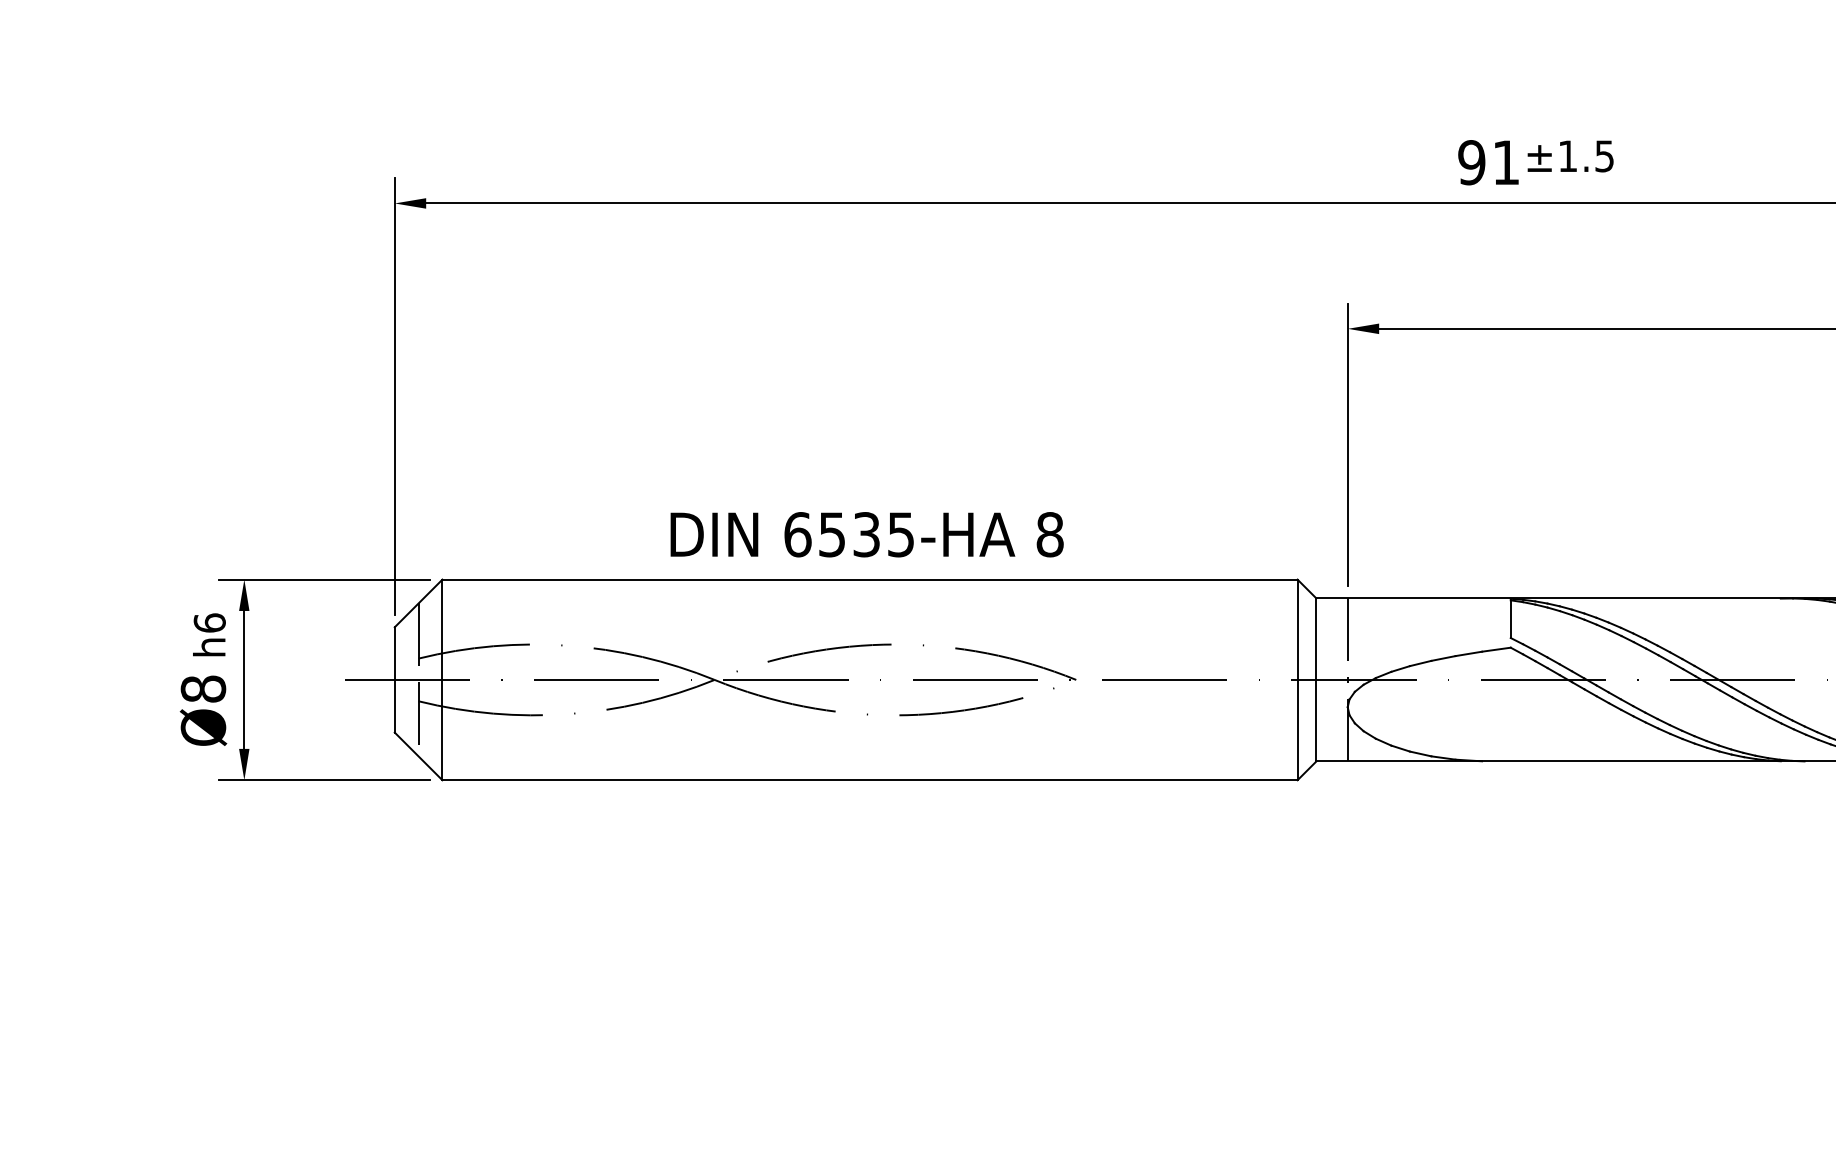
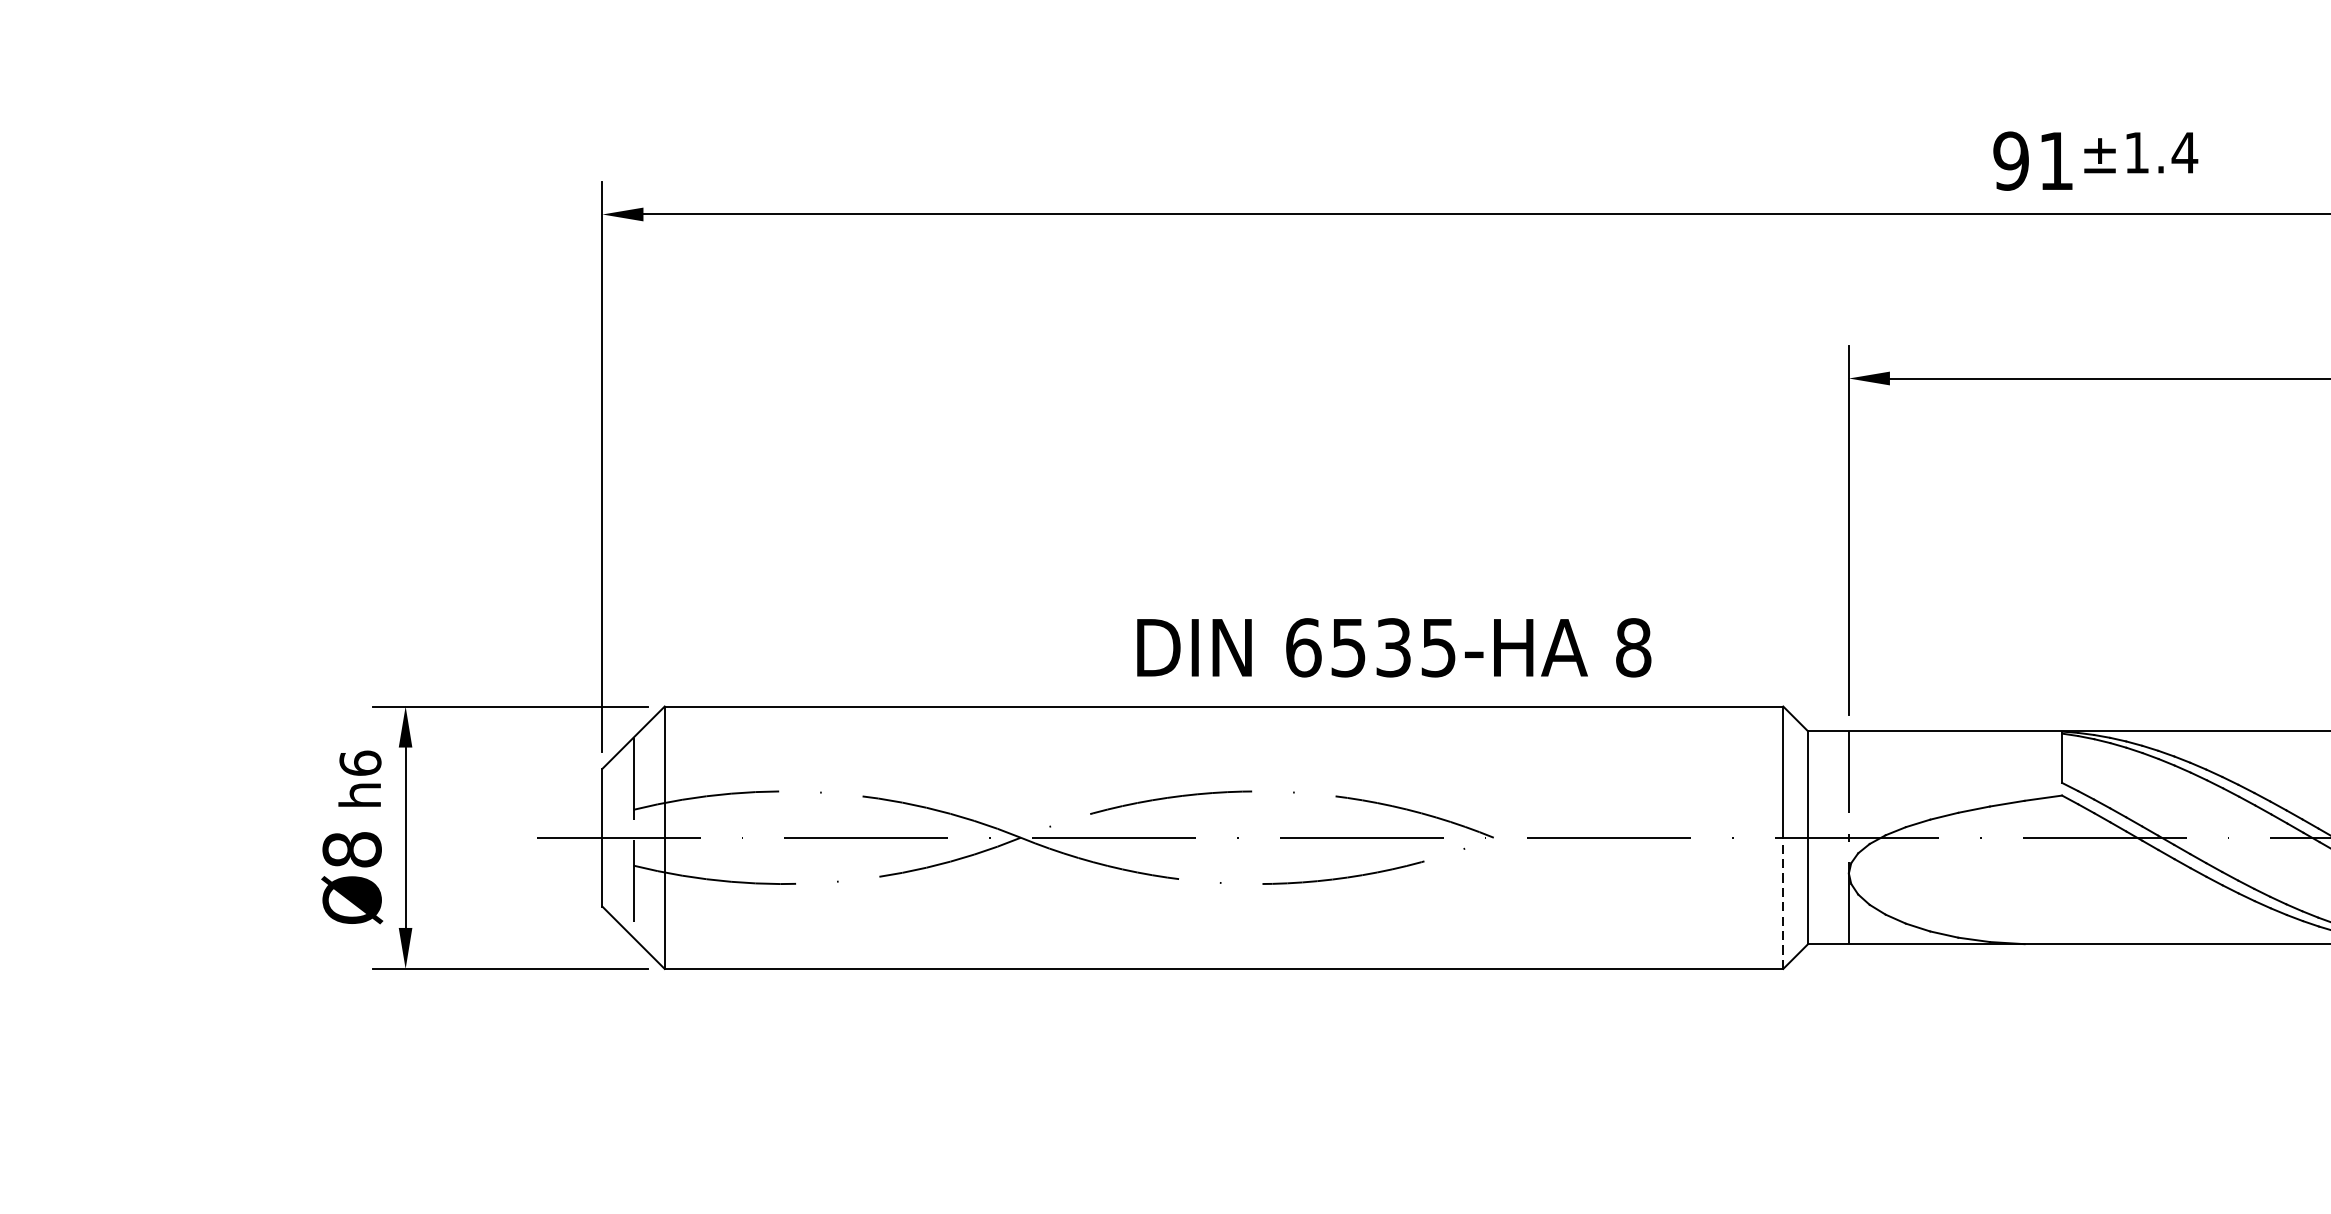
text: (1604, 156) -> (2184, 153), ±1.5 -> ±1.4
text: (866, 534) -> (1393, 647), moved
line: (1297, 729) -> (1783, 902), solid -> dashed

